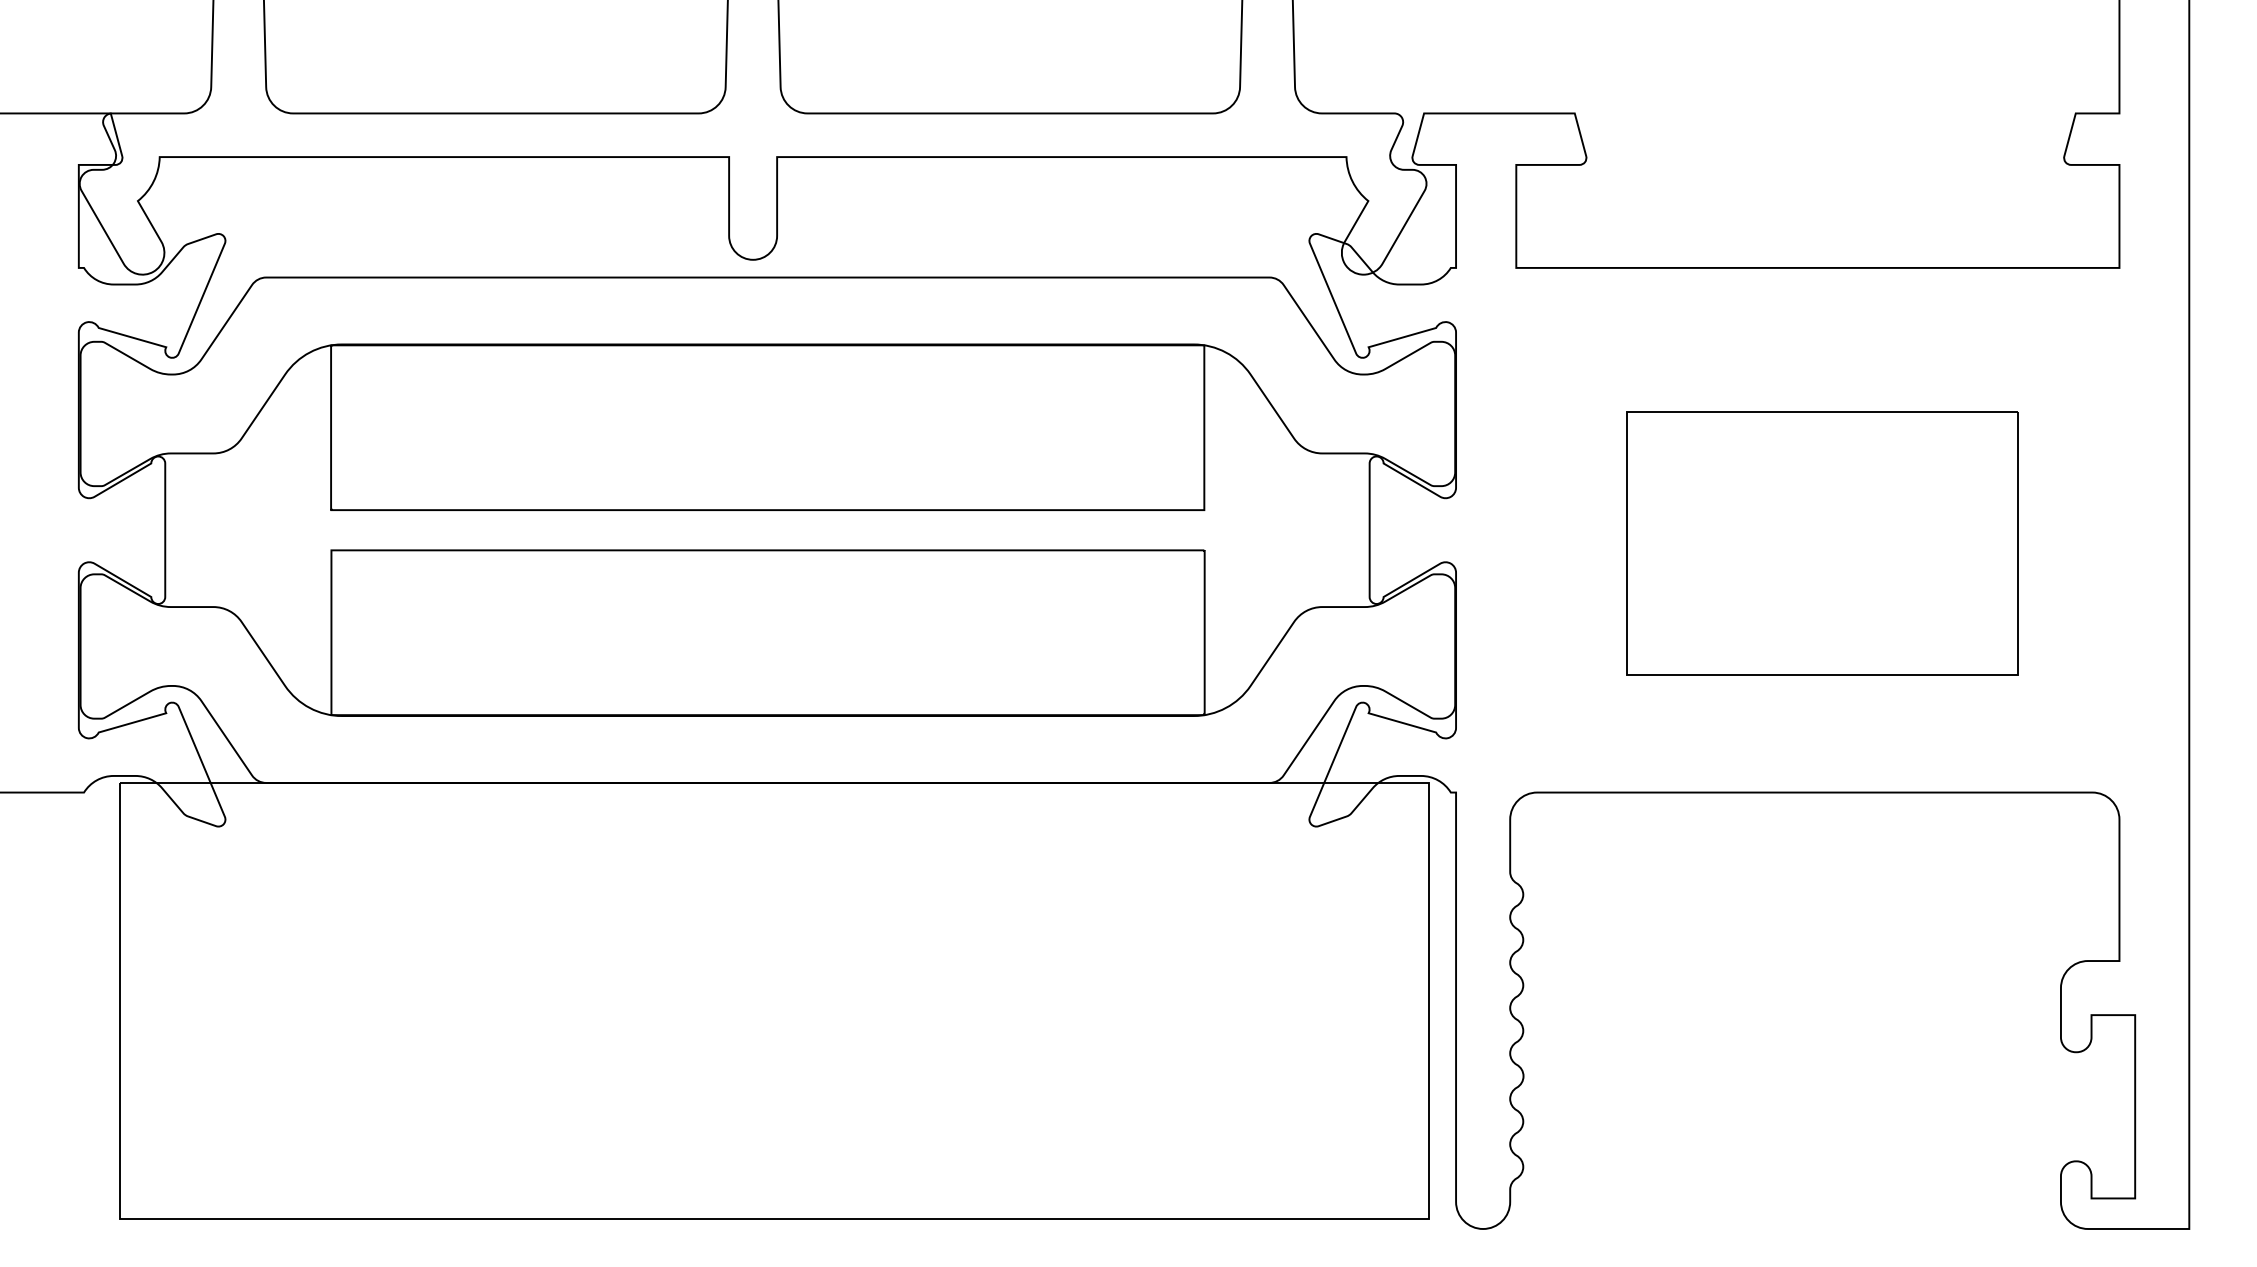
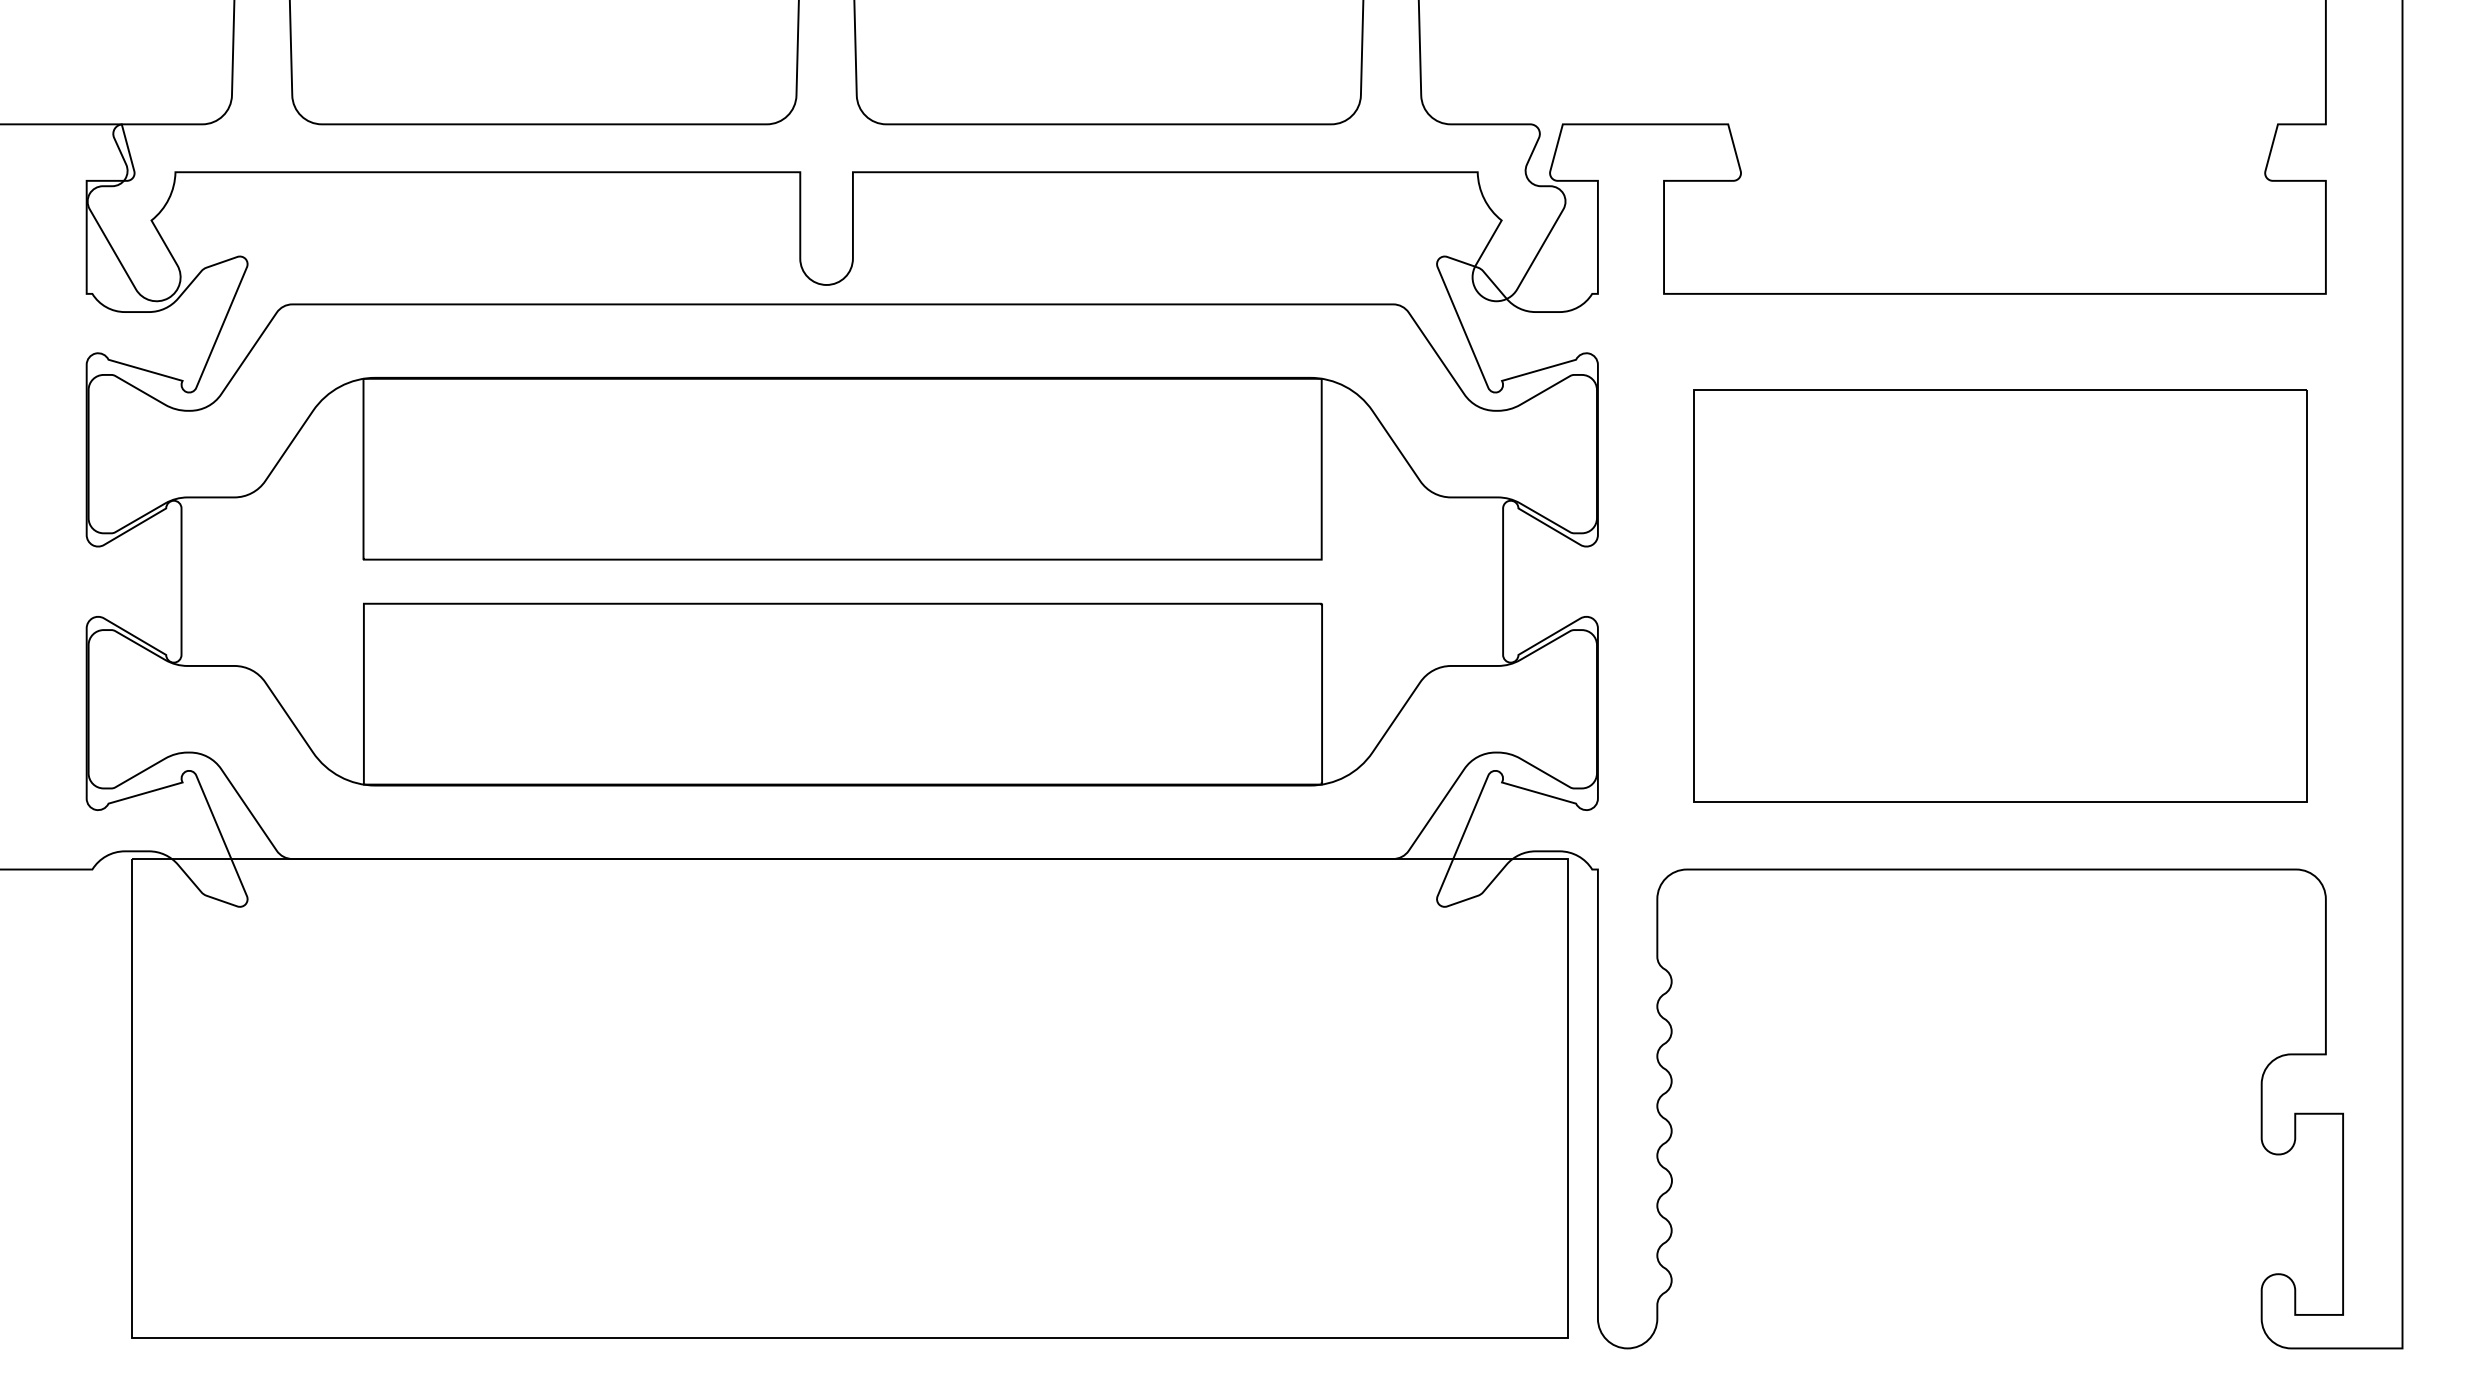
part: (1822, 542) -> (2000, 595), size x1.43

